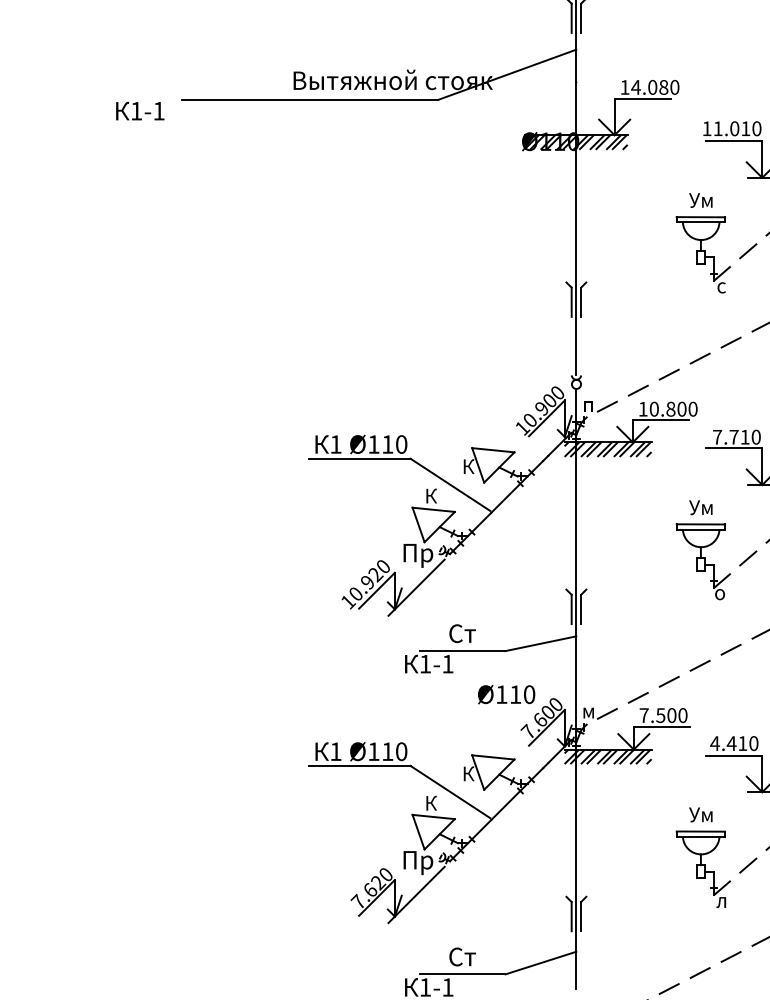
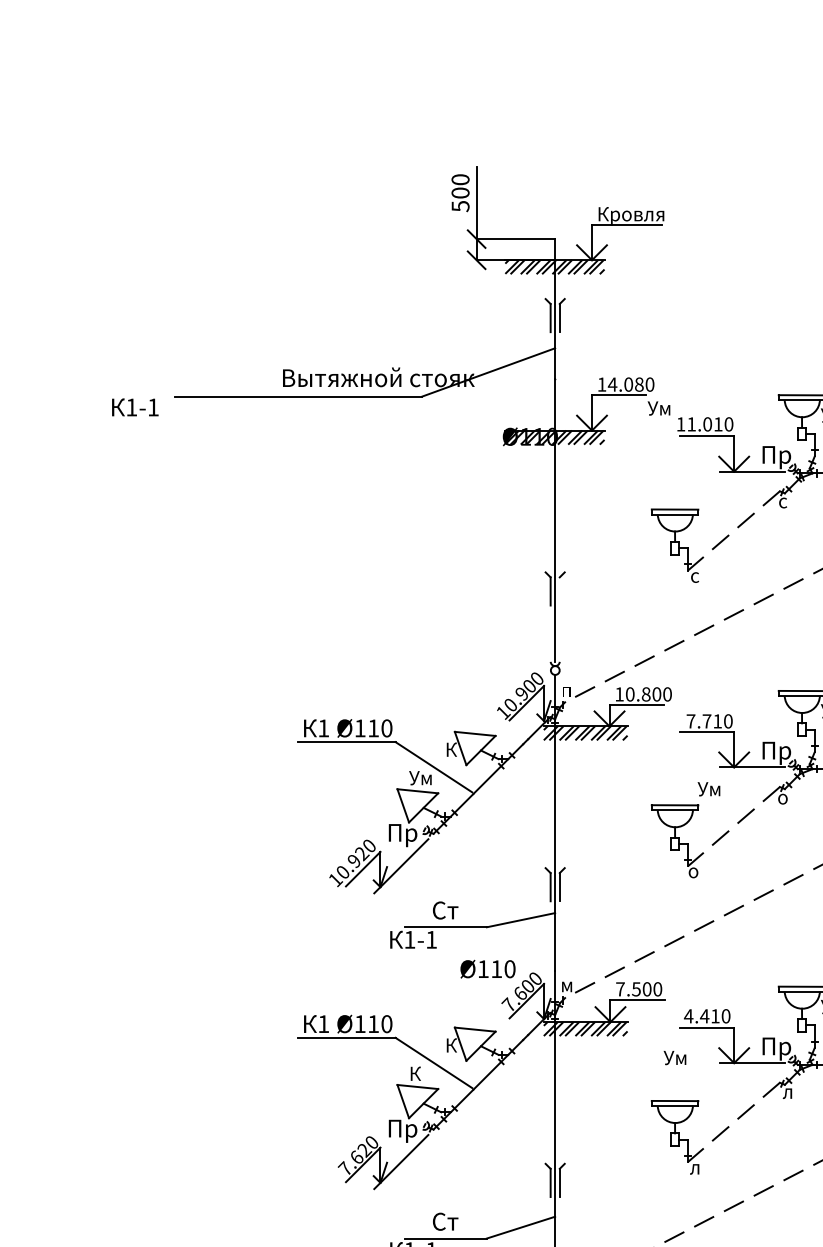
text: (700, 200) -> (658, 408), moved
line: (580, 302) -> (559, 591), removed
text: (436, 495) -> (420, 777), К -> Ум
text: (700, 507) -> (708, 789), moved
text: (700, 815) -> (674, 1058), moved

